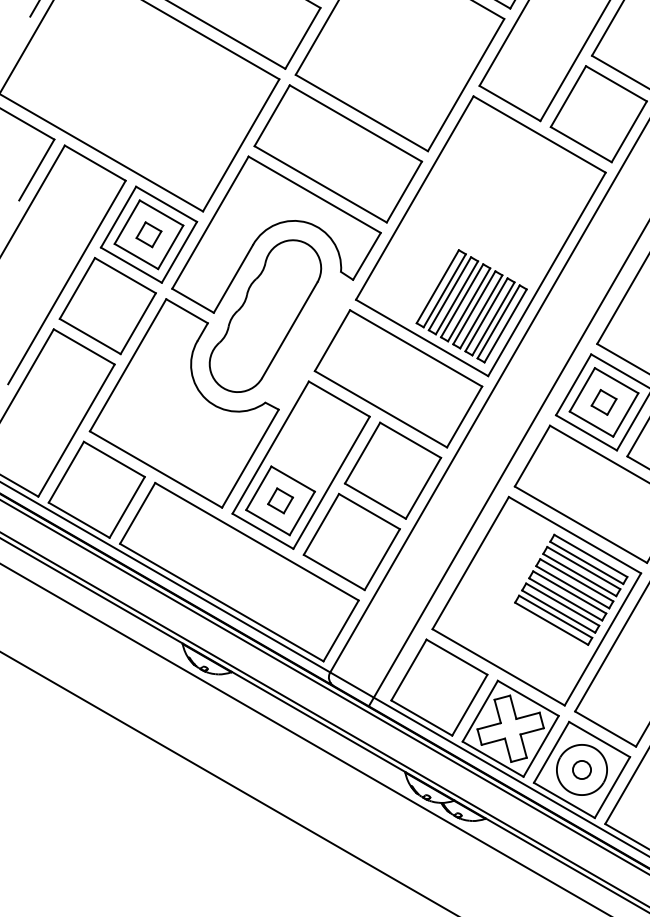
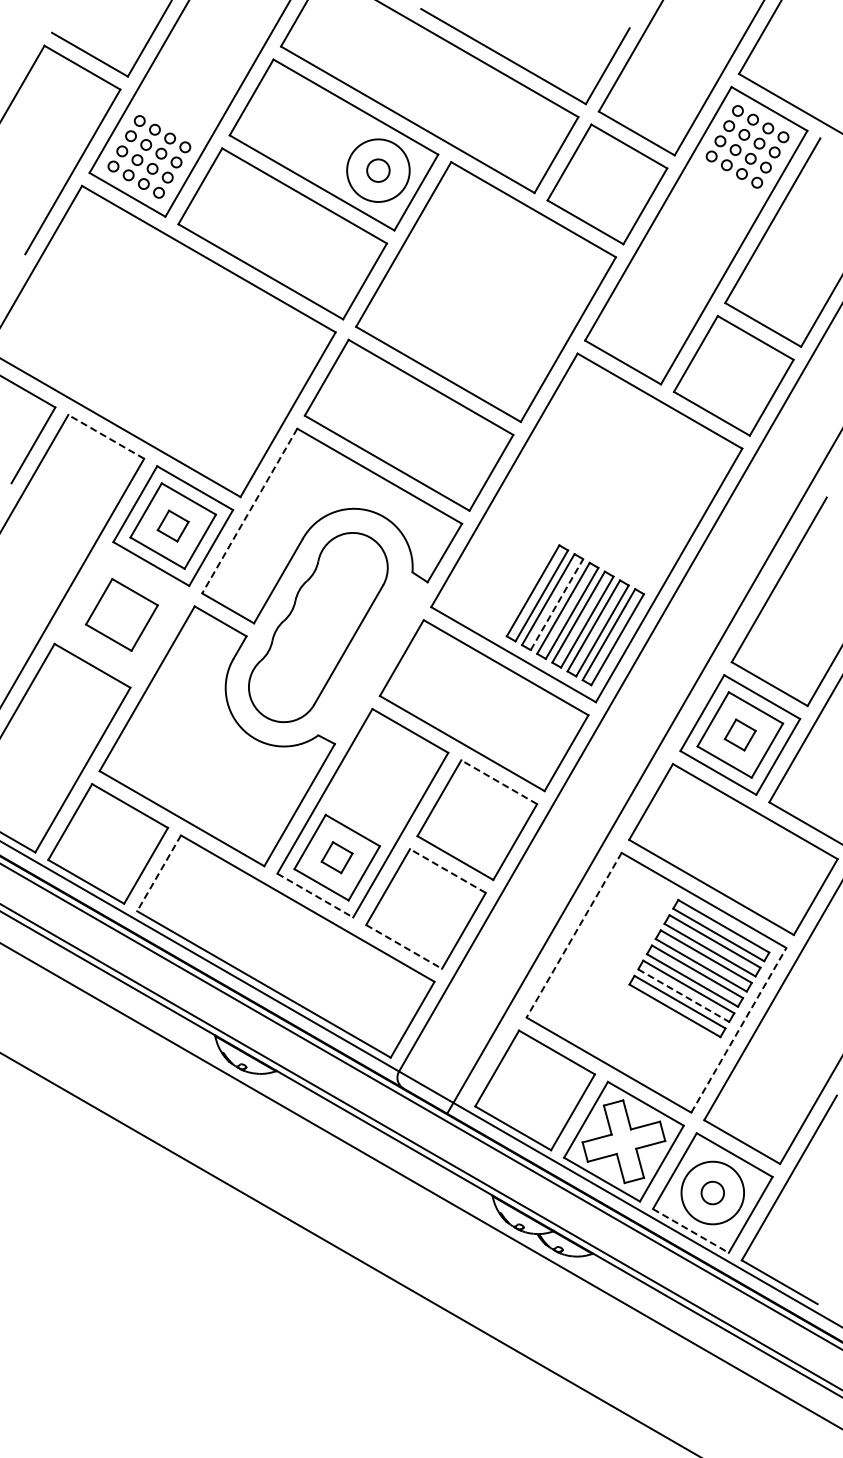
line: (95, 162) -> (106, 436), solid -> dashed
line: (210, 223) -> (249, 511), solid -> dashed
line: (456, 297) -> (556, 604), solid -> dashed
part: (107, 305) -> (121, 614), size x0.6
line: (410, 440) -> (499, 782), solid -> dashed
line: (369, 511) -> (447, 871), solid -> dashed
line: (137, 513) -> (159, 873), solid -> dashed
line: (263, 531) -> (315, 895), solid -> dashed
line: (470, 563) -> (573, 935), solid -> dashed
line: (334, 572) -> (404, 946), solid -> dashed
line: (558, 611) -> (683, 995), solid -> dashed
line: (603, 638) -> (739, 1029), solid -> dashed
line: (564, 800) -> (690, 1230), solid -> dashed

